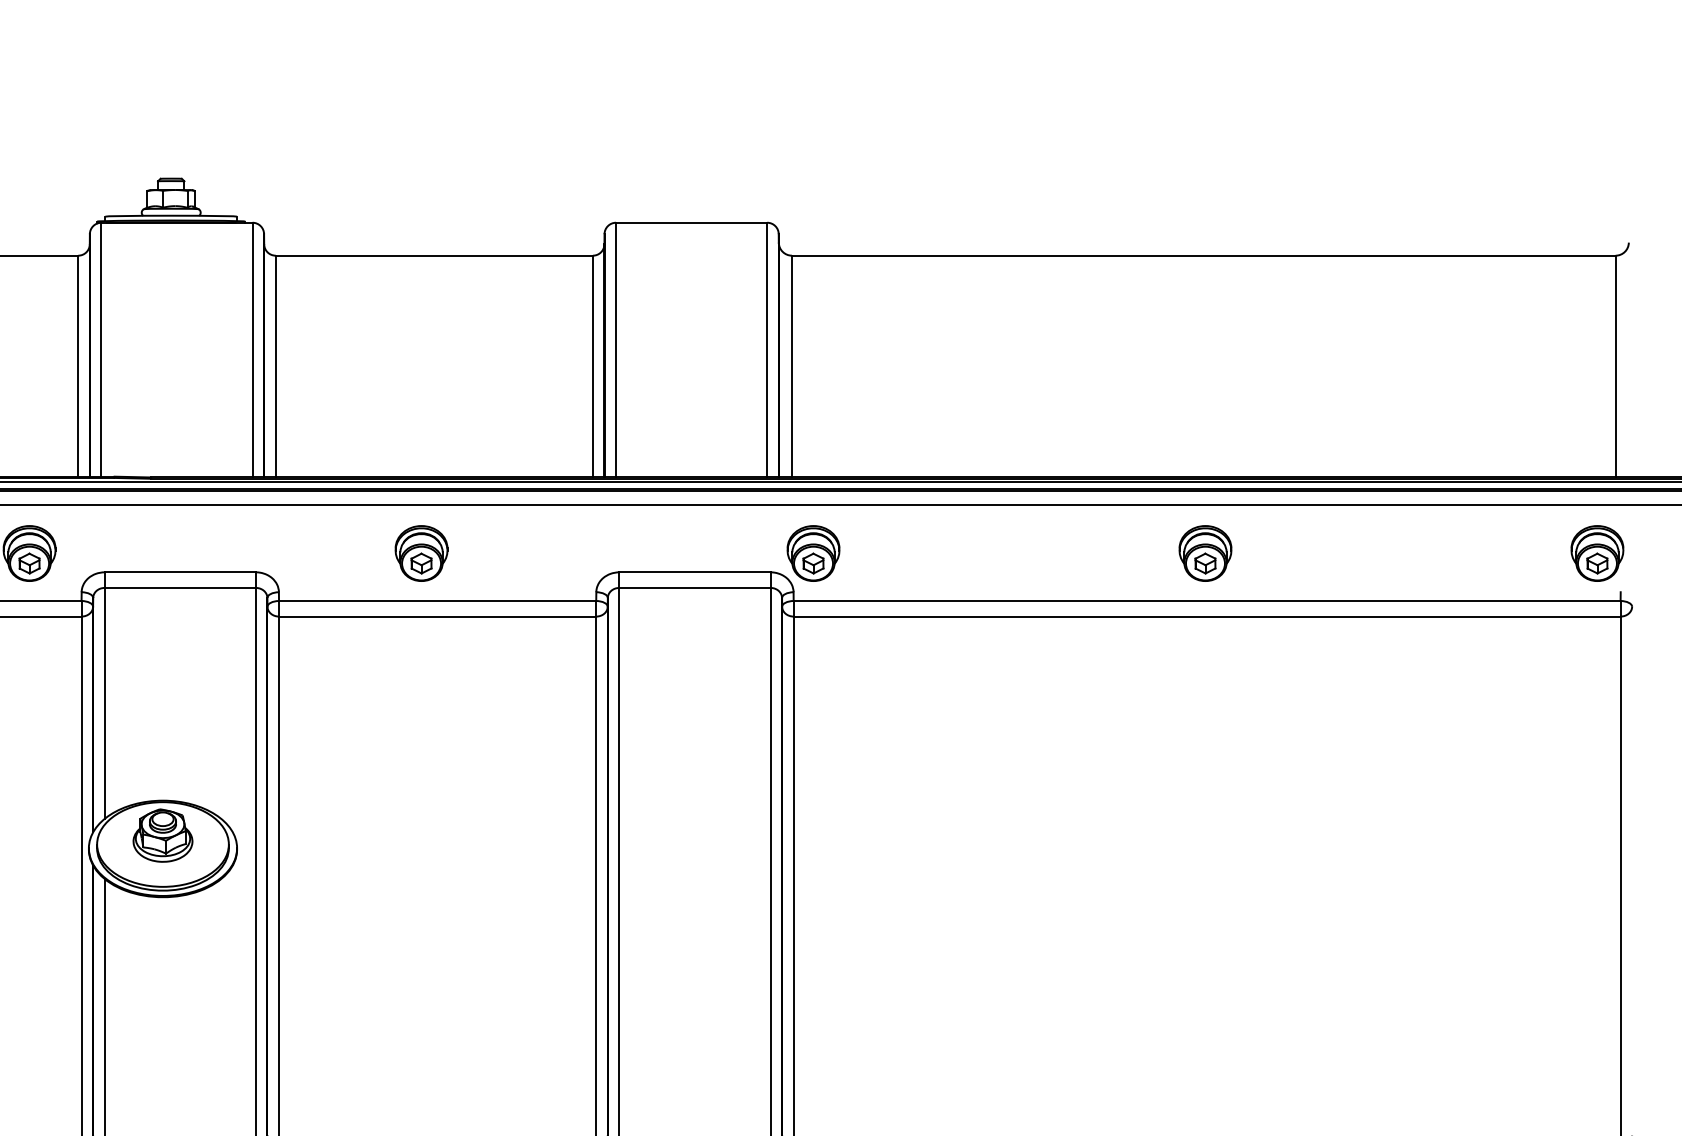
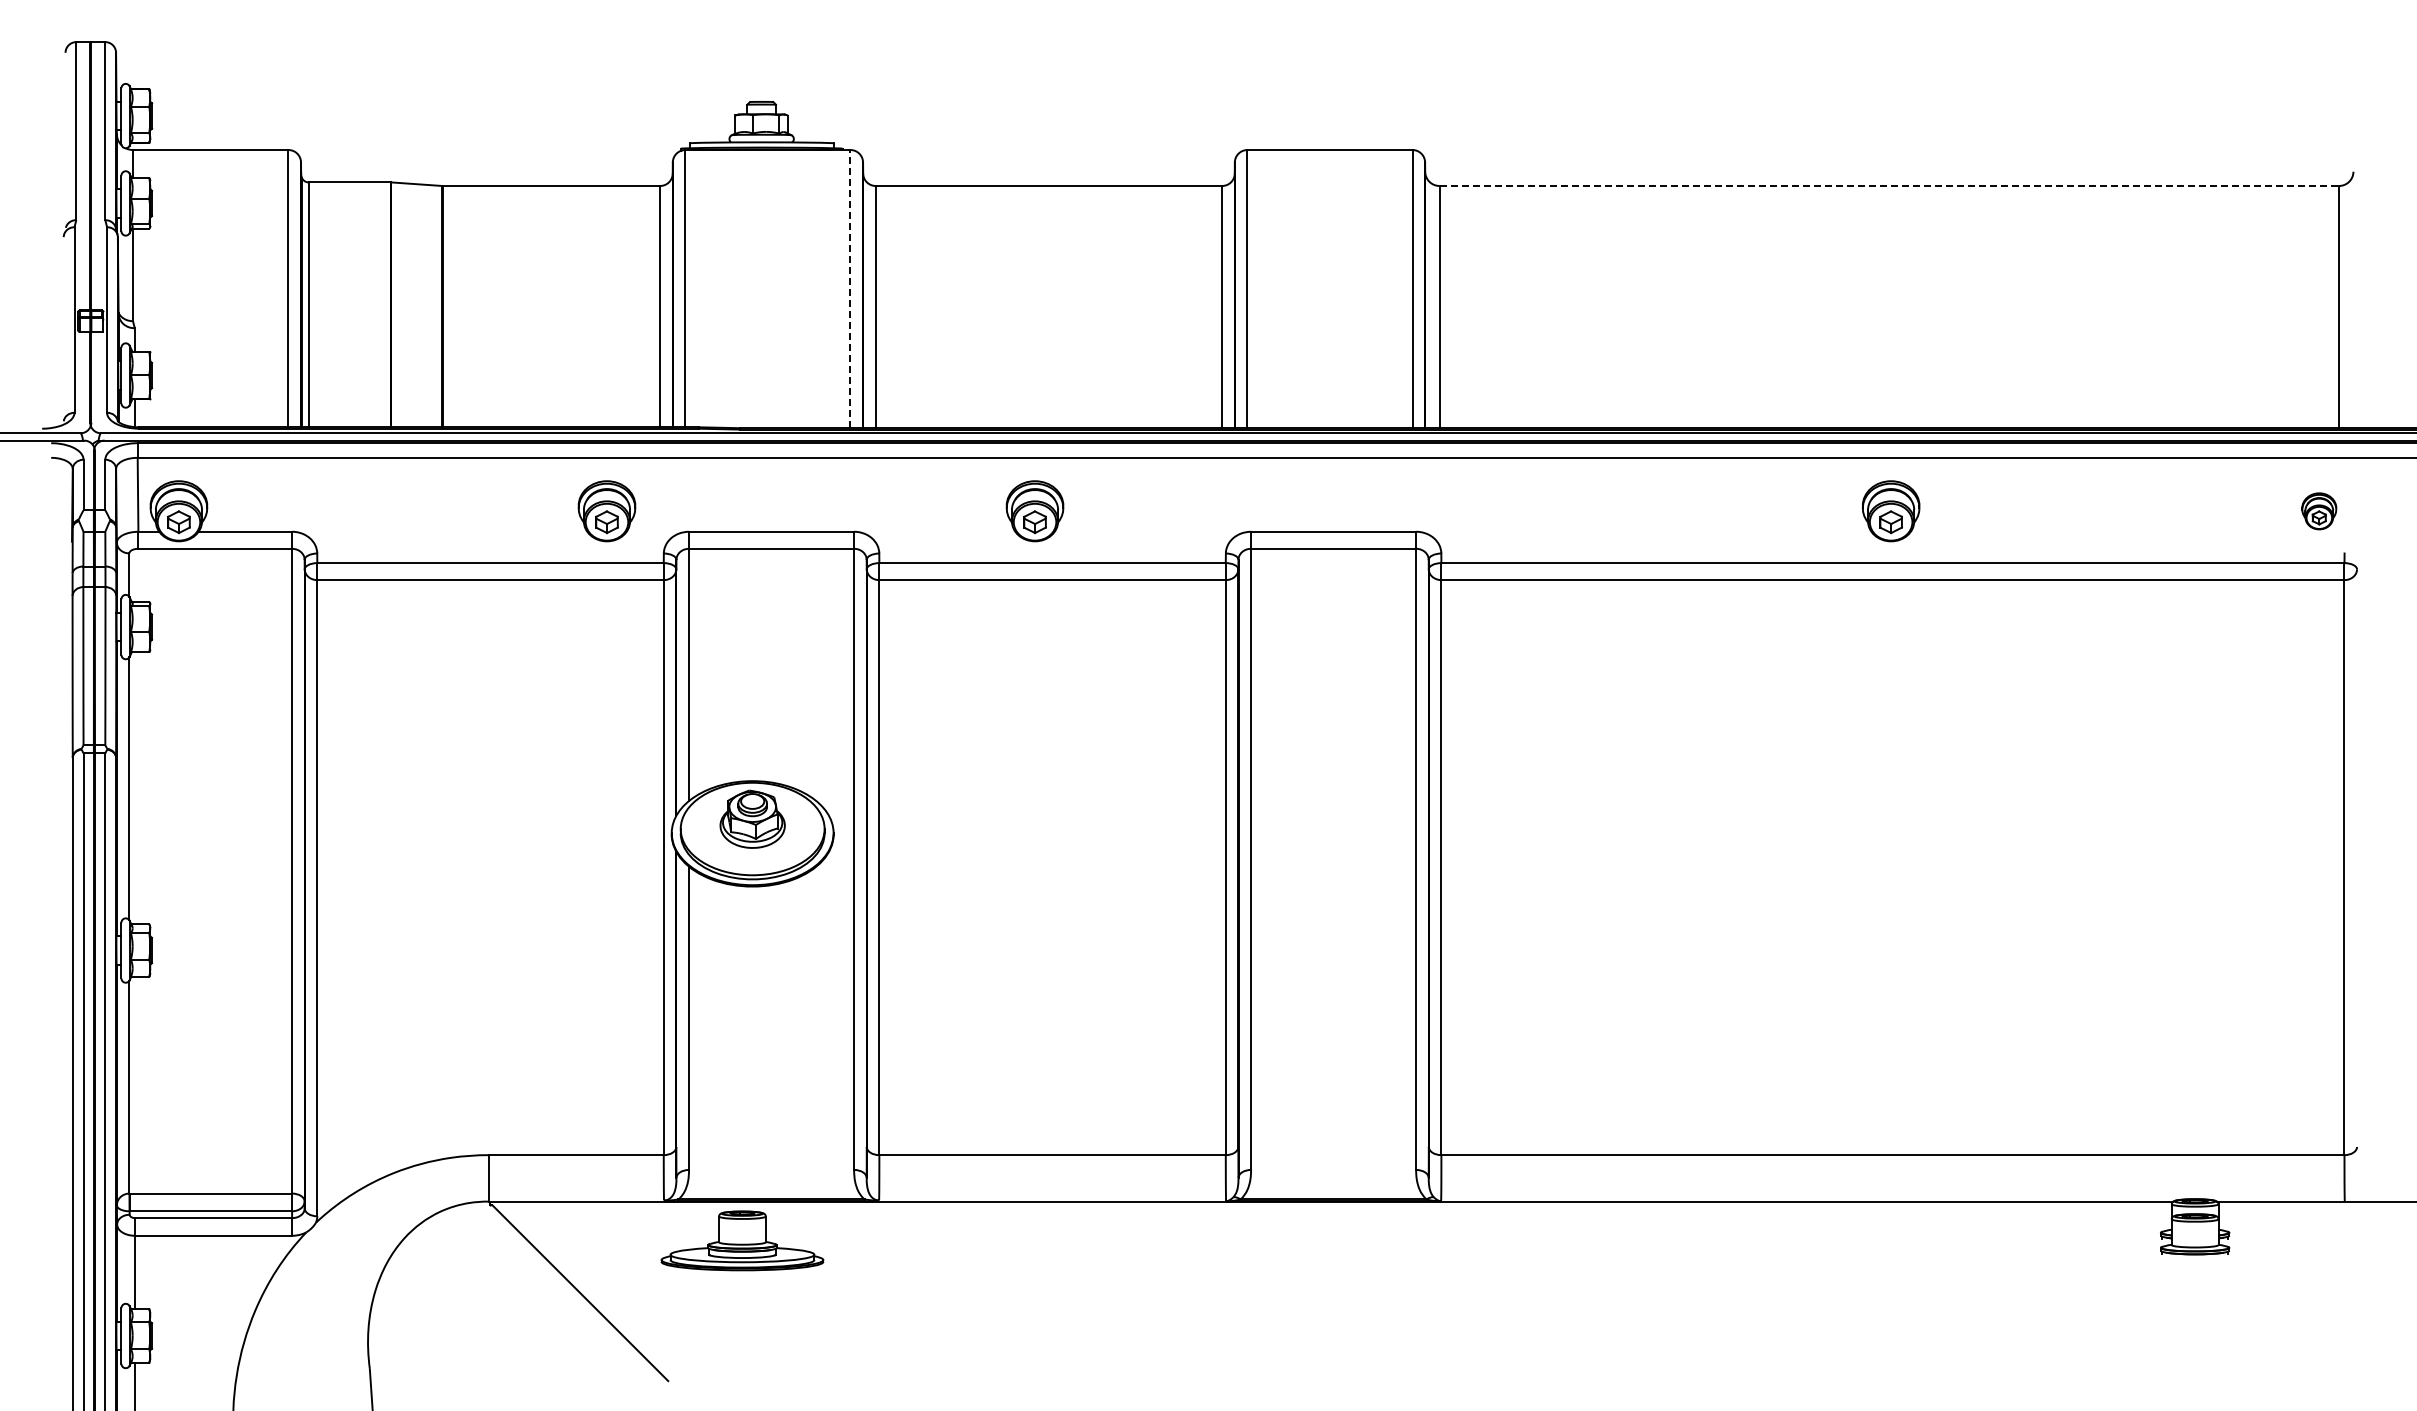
line: (1203, 255) -> (1889, 185), solid -> dashed
line: (252, 349) -> (850, 288), solid -> dashed
part: (812, 553) -> (1462, 511), removed
part: (1597, 553) -> (2319, 511), size x0.6

